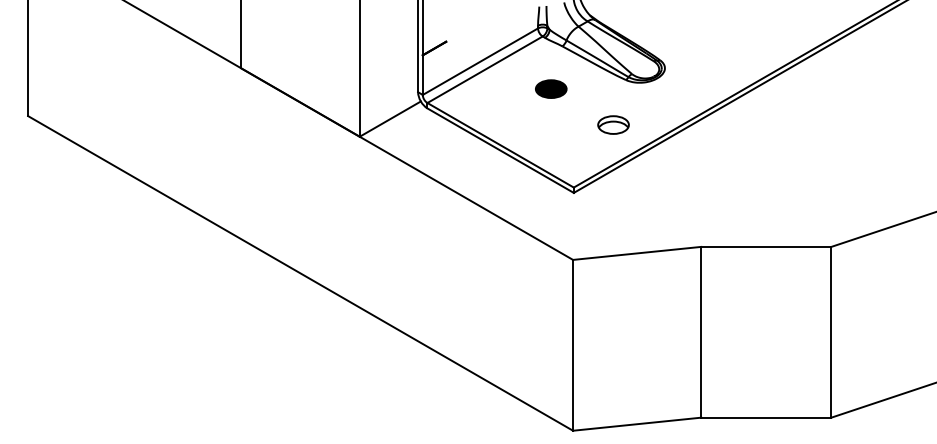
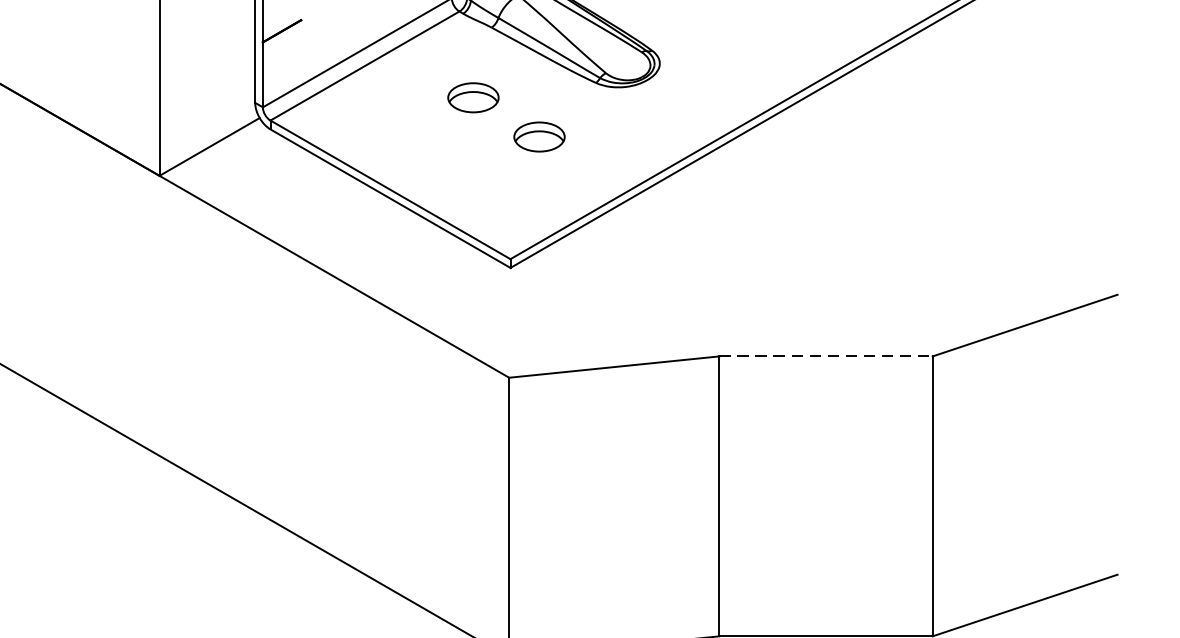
fill: (550, 89) -> (472, 98), removed
part: (613, 124) -> (539, 136), moved
line: (766, 246) -> (826, 355), solid -> dashed

